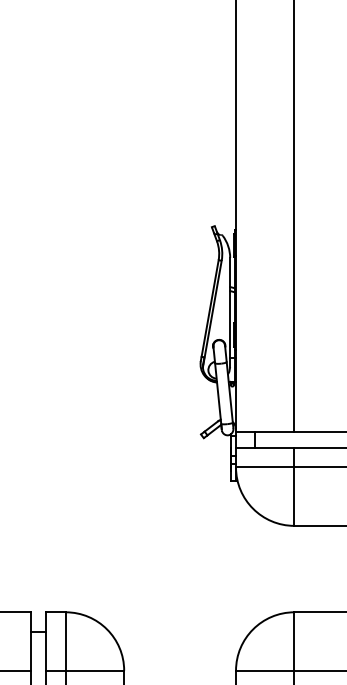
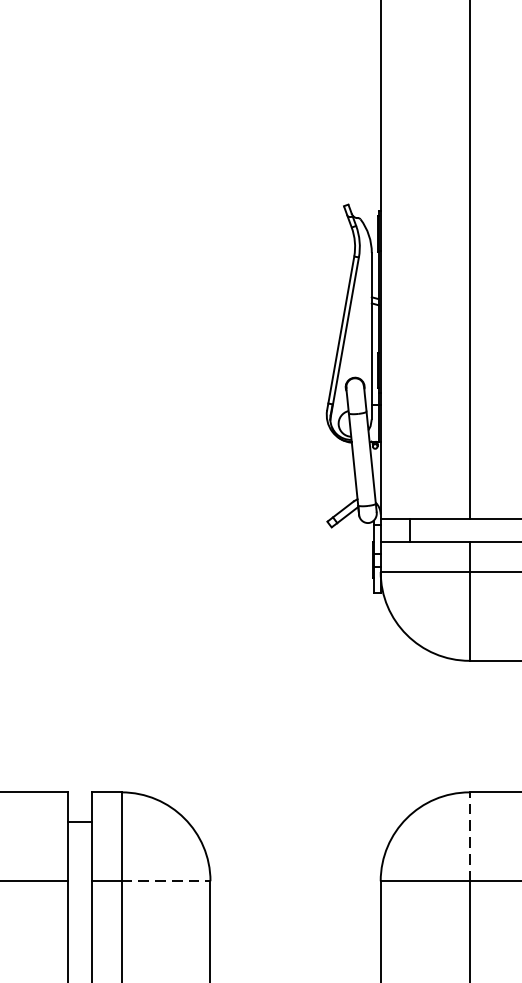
line: (294, 641) -> (469, 836), solid -> dashed
line: (95, 670) -> (166, 880), solid -> dashed

